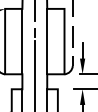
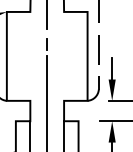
line: (22, 41) -> (30, 56), removed
line: (47, 41) -> (64, 56), removed

